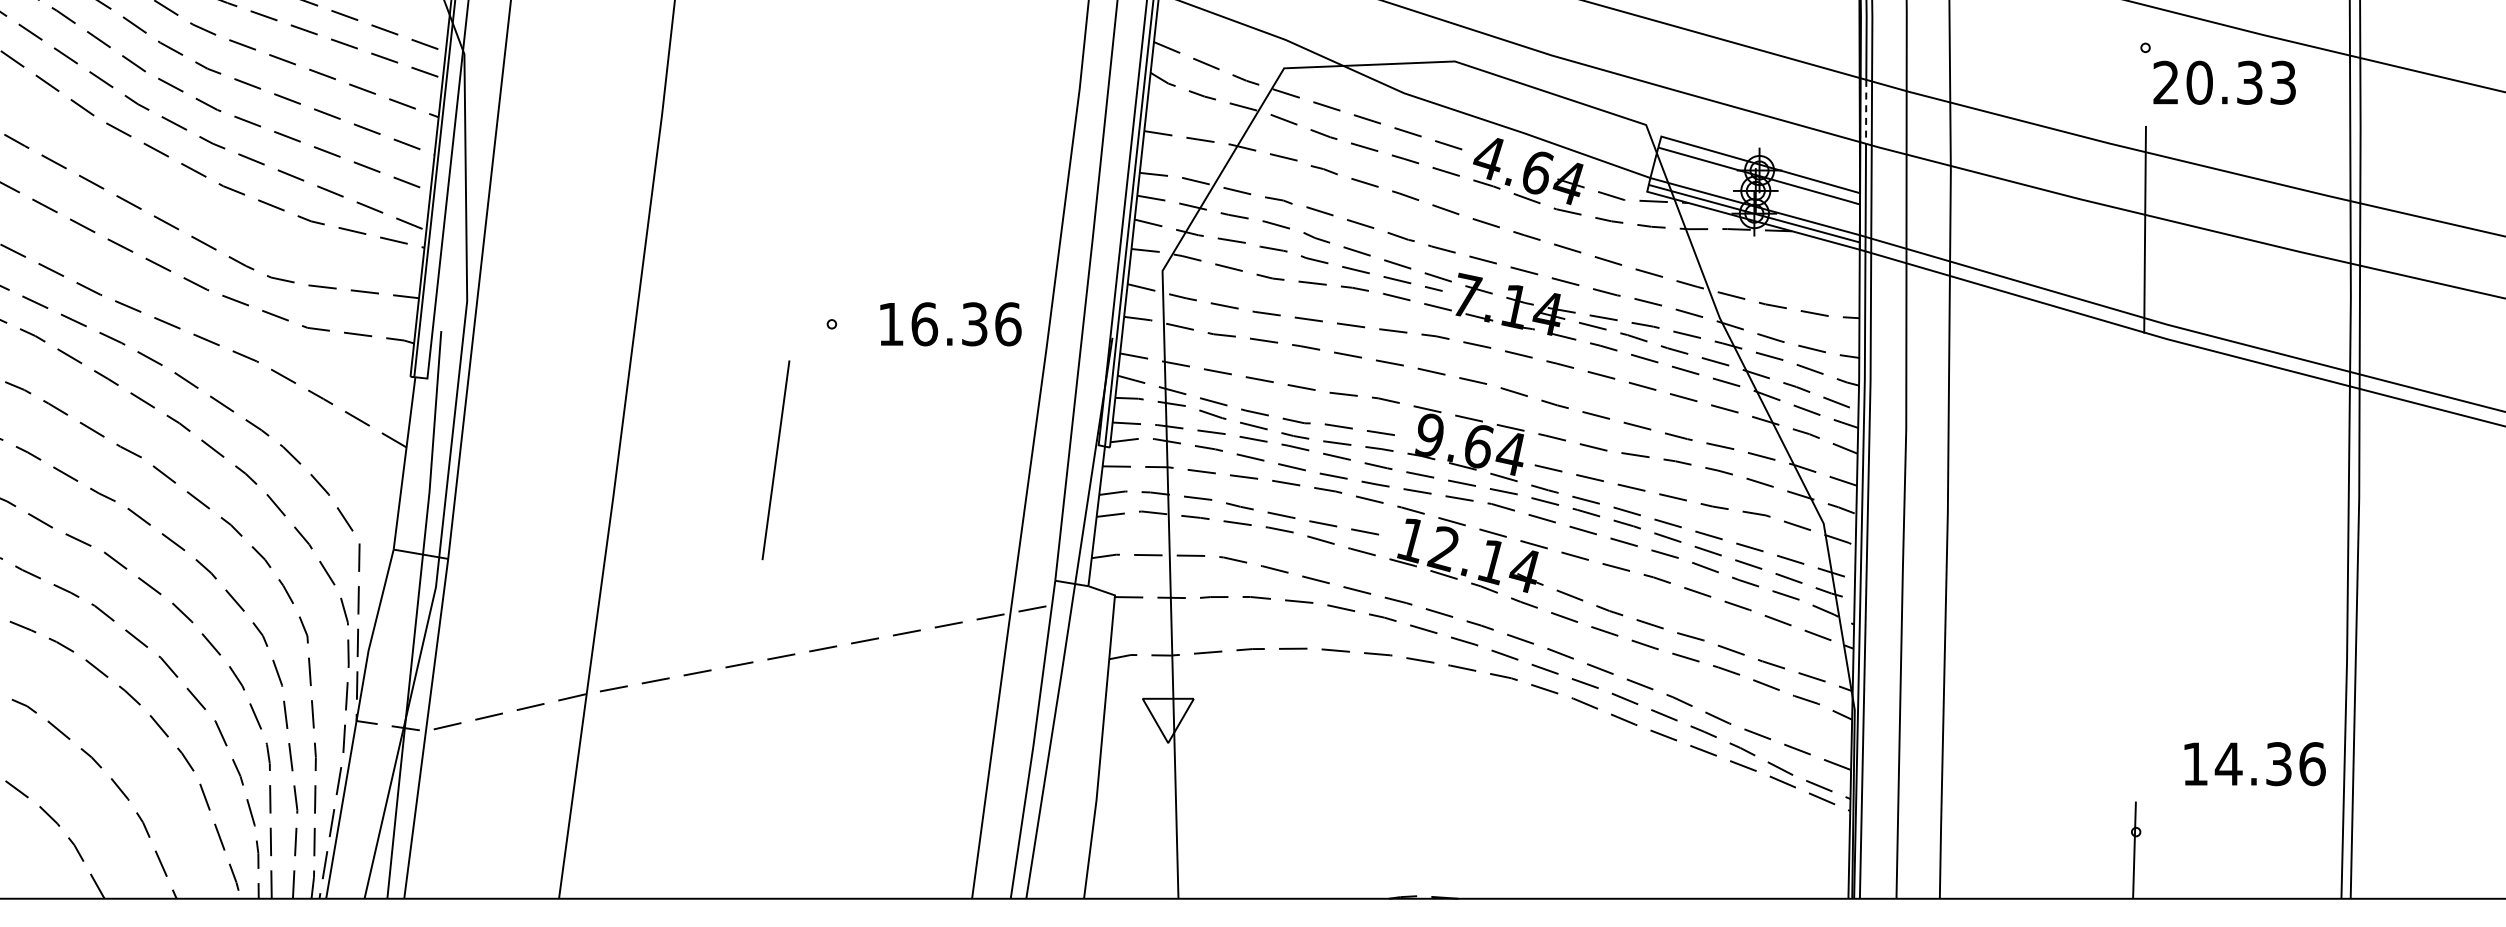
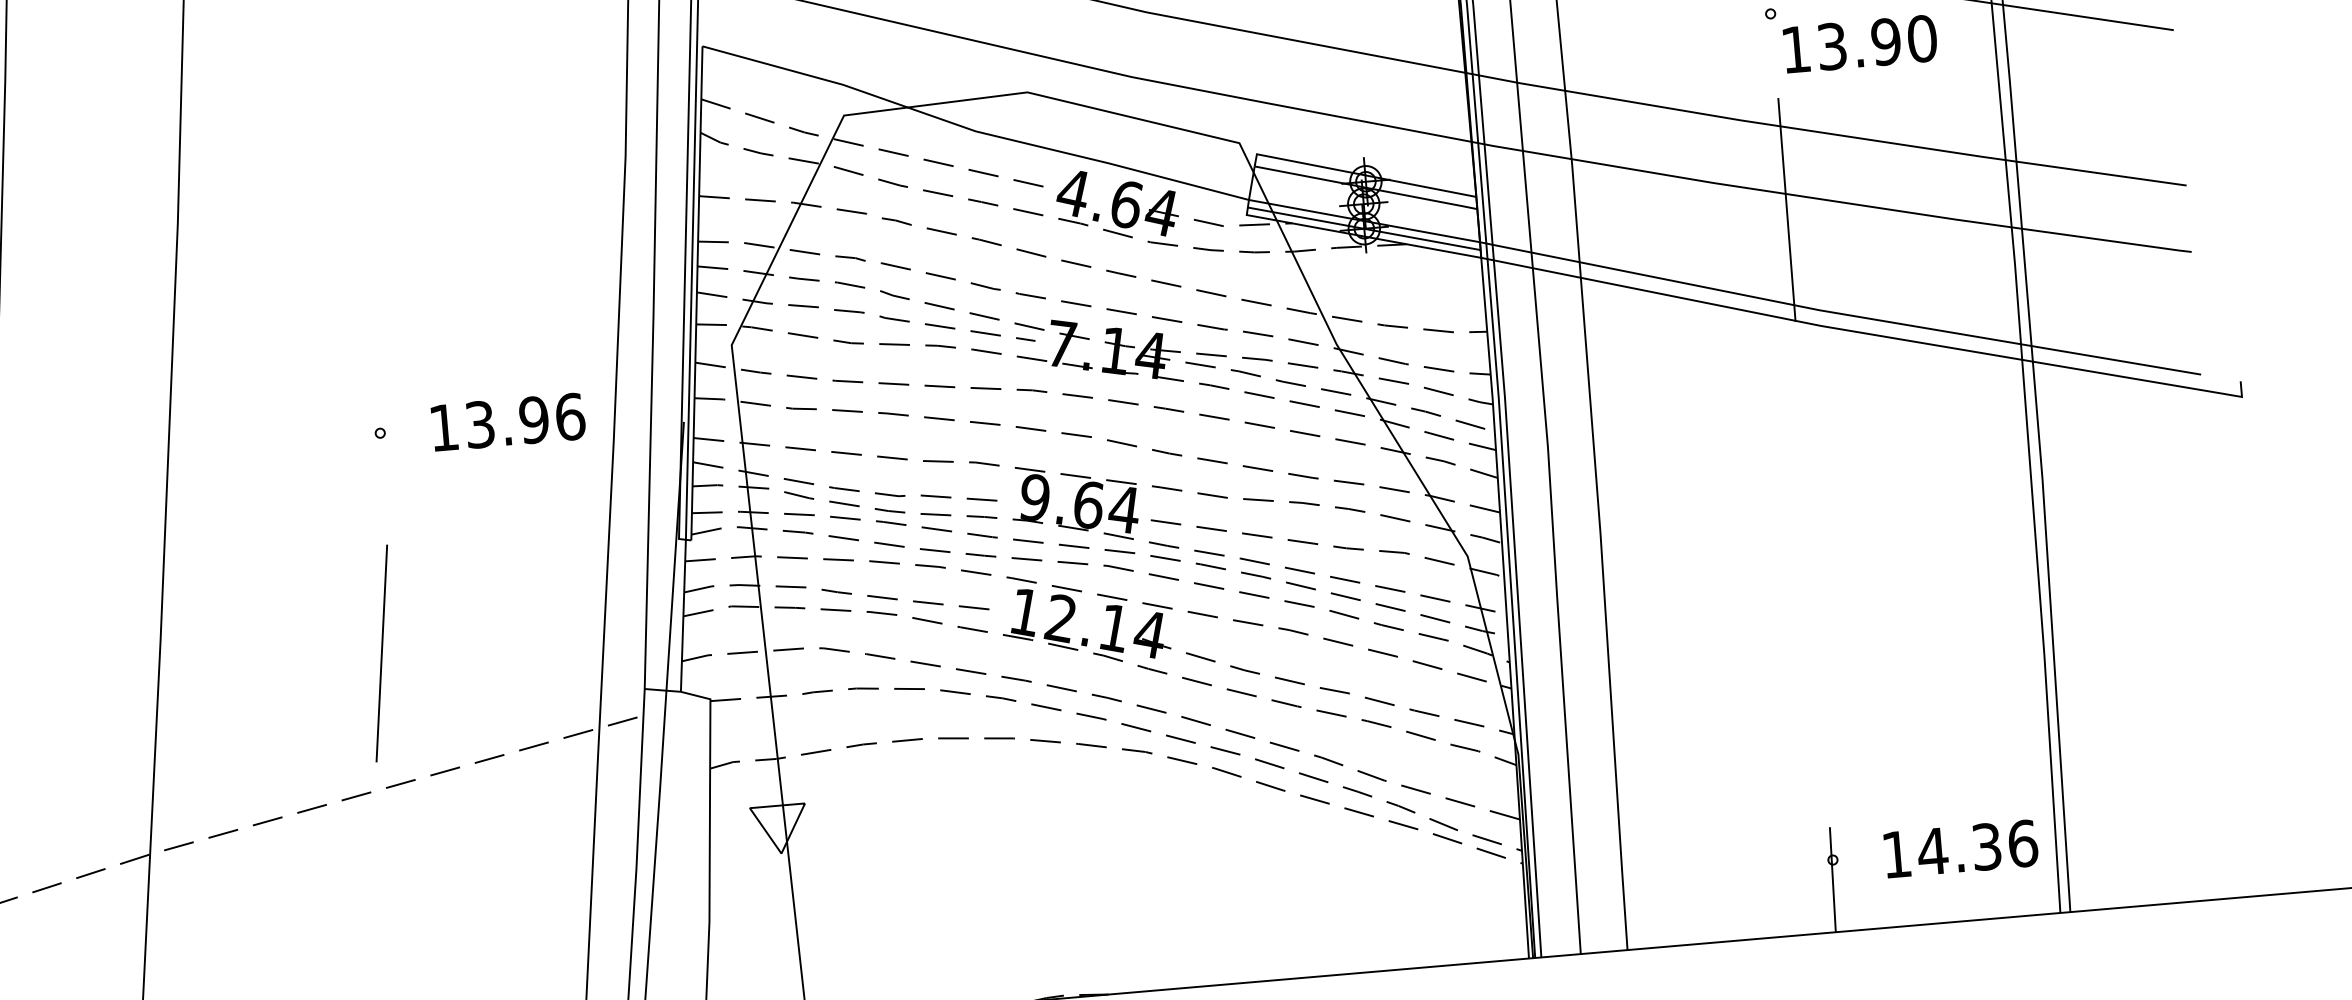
text: (2224, 82) -> (1858, 43), 20.33 -> 13.90
line: (1866, 111) -> (1475, 108), dashed -> solid
text: (949, 324) -> (507, 422), 16.36 -> 13.96
line: (775, 460) -> (381, 653), moved
text: (2254, 764) -> (1960, 849), moved

